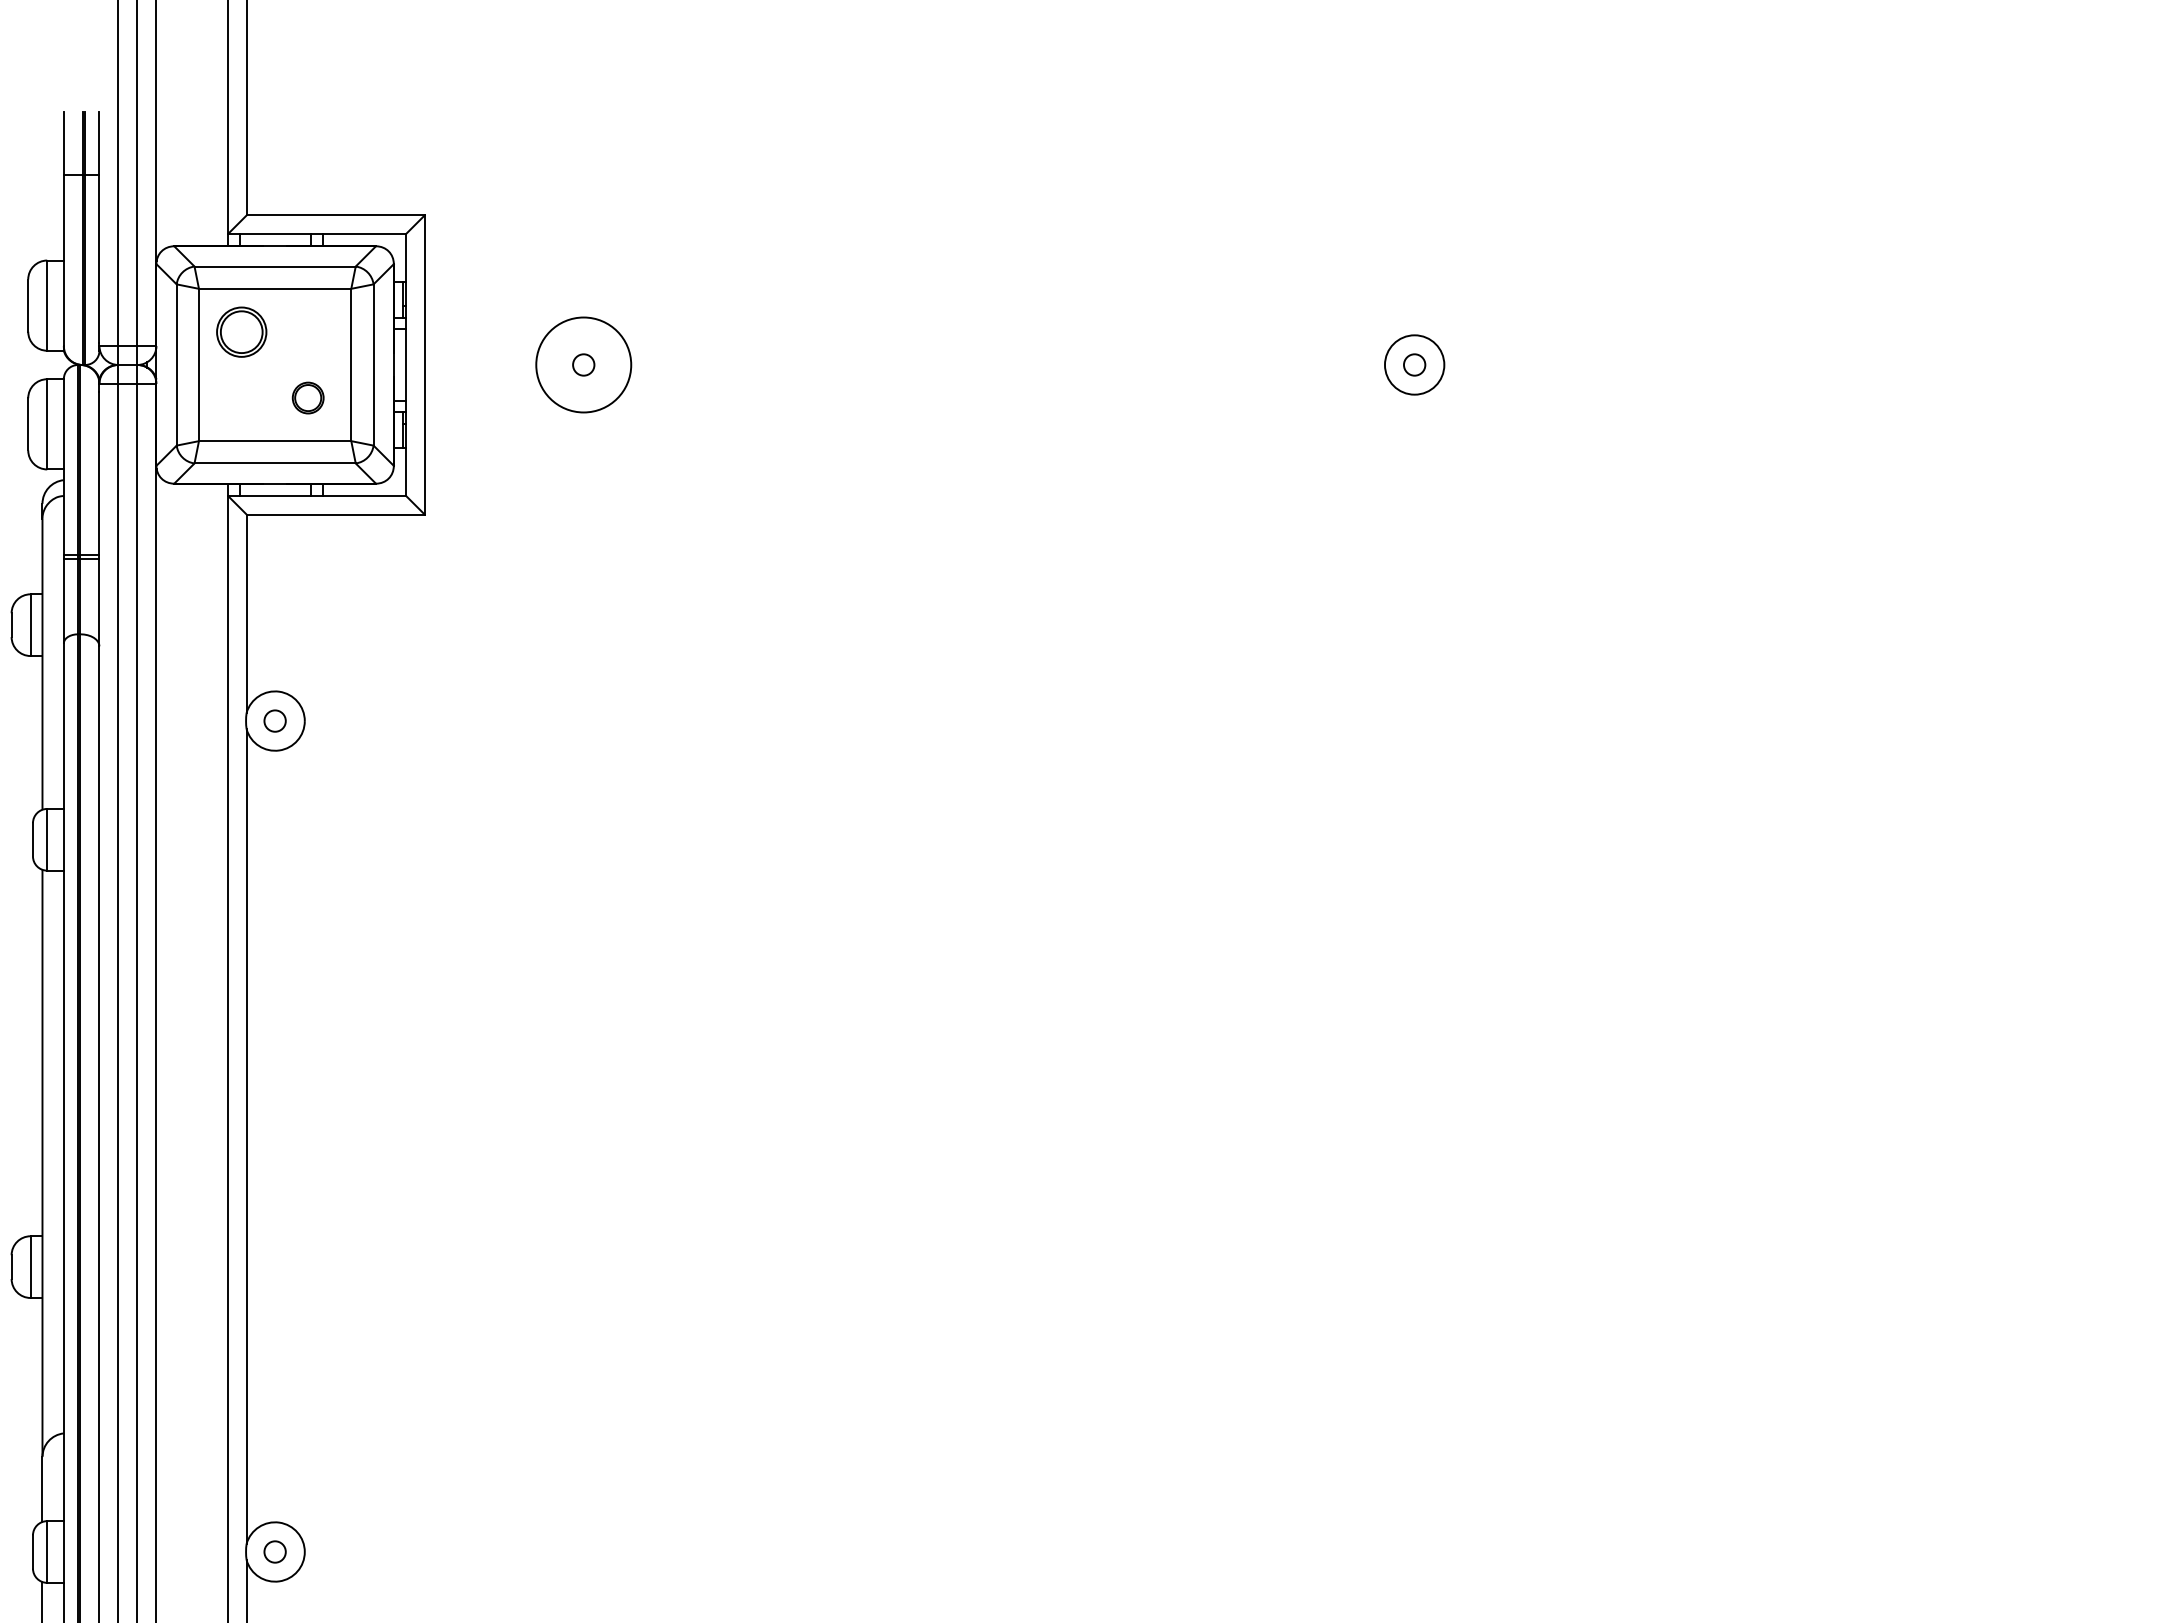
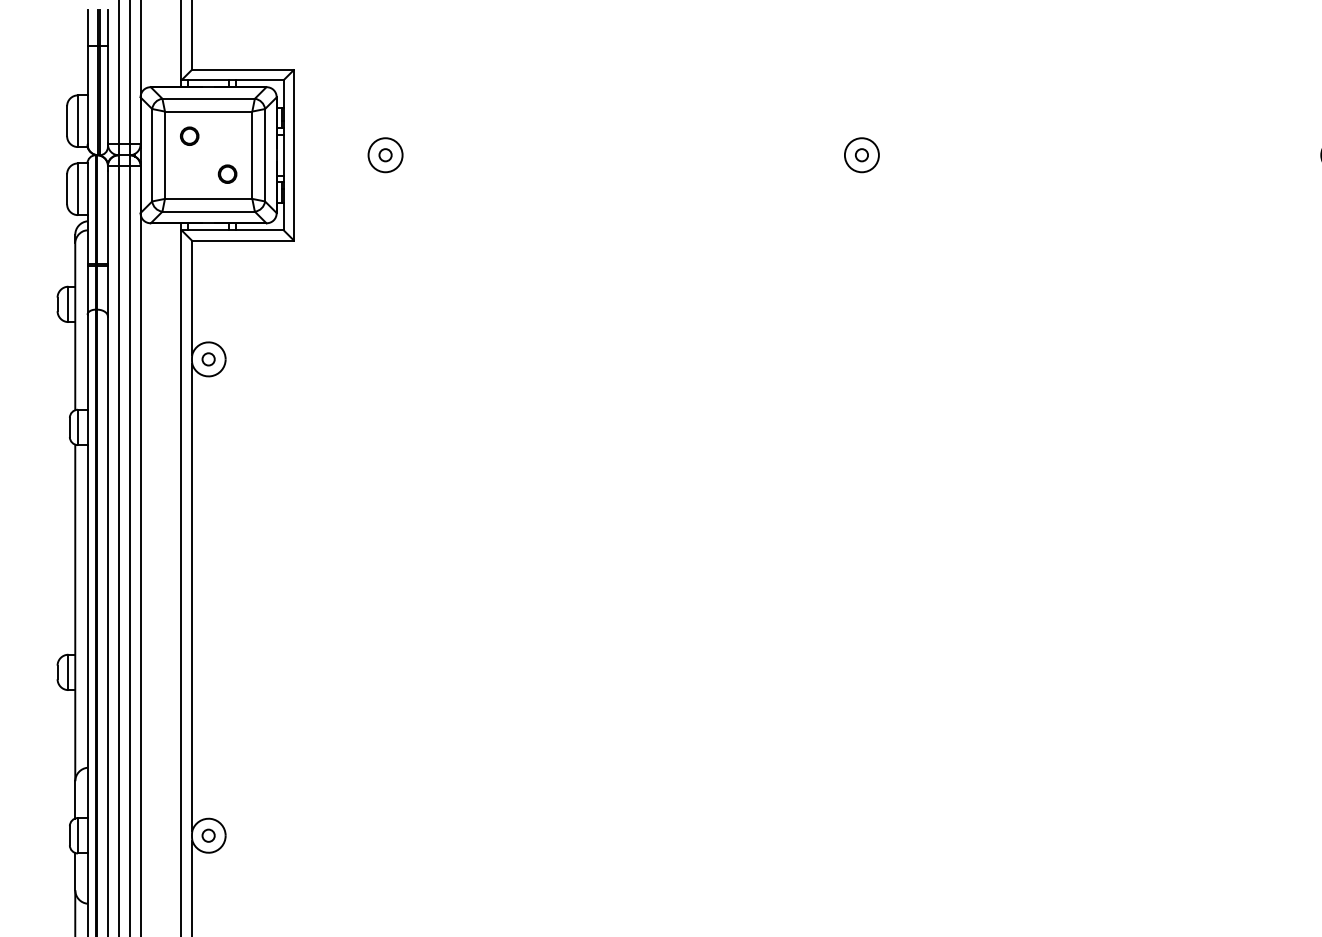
circle: (241, 330) -> (189, 135), size x0.62
circle: (583, 365) -> (385, 155), size x0.62

